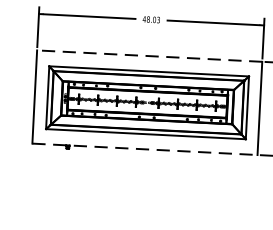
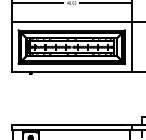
line: (149, 56) -> (71, 22), dashed -> solid
line: (144, 148) -> (71, 71), dashed -> solid

